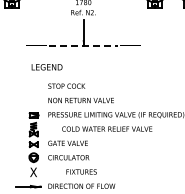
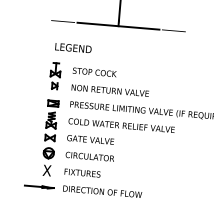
line: (83, 45) -> (118, 26), dashed -> solid
part: (33, 92) -> (54, 76), added
text: (107, 128) -> (122, 124), moved
text: (81, 171) -> (82, 172), moved

